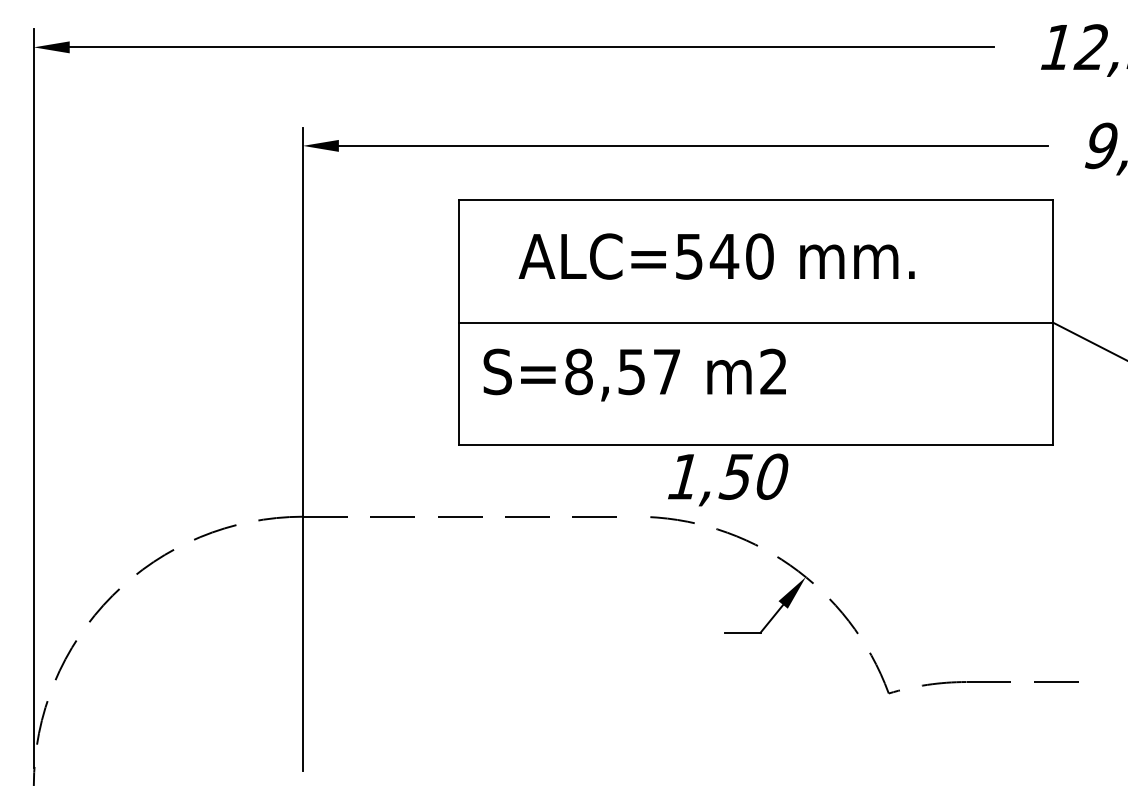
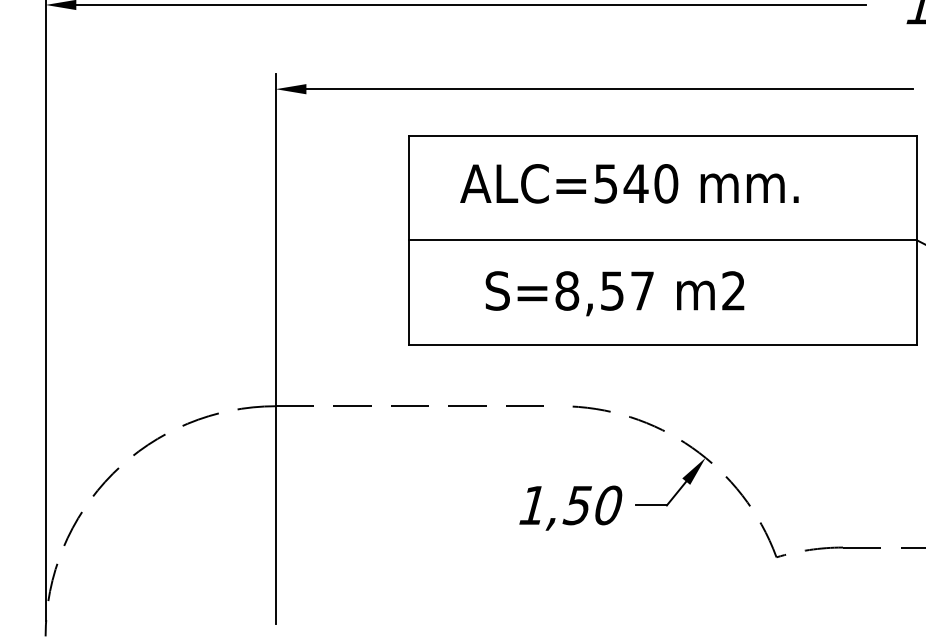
text: (634, 374) -> (614, 293), moved
text: (728, 479) -> (571, 507), moved

